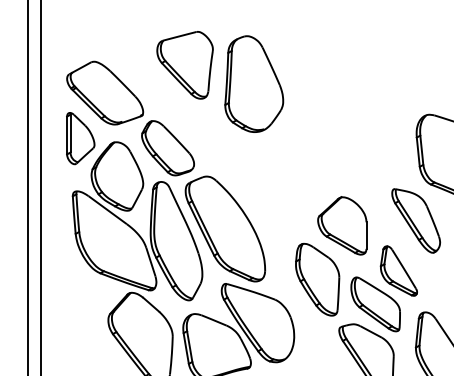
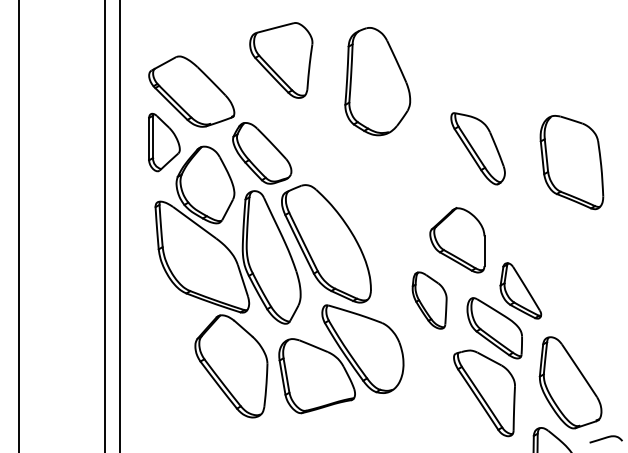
part: (254, 84) -> (377, 81), moved
part: (415, 220) -> (477, 148), moved
part: (317, 279) -> (429, 300), size x0.7

